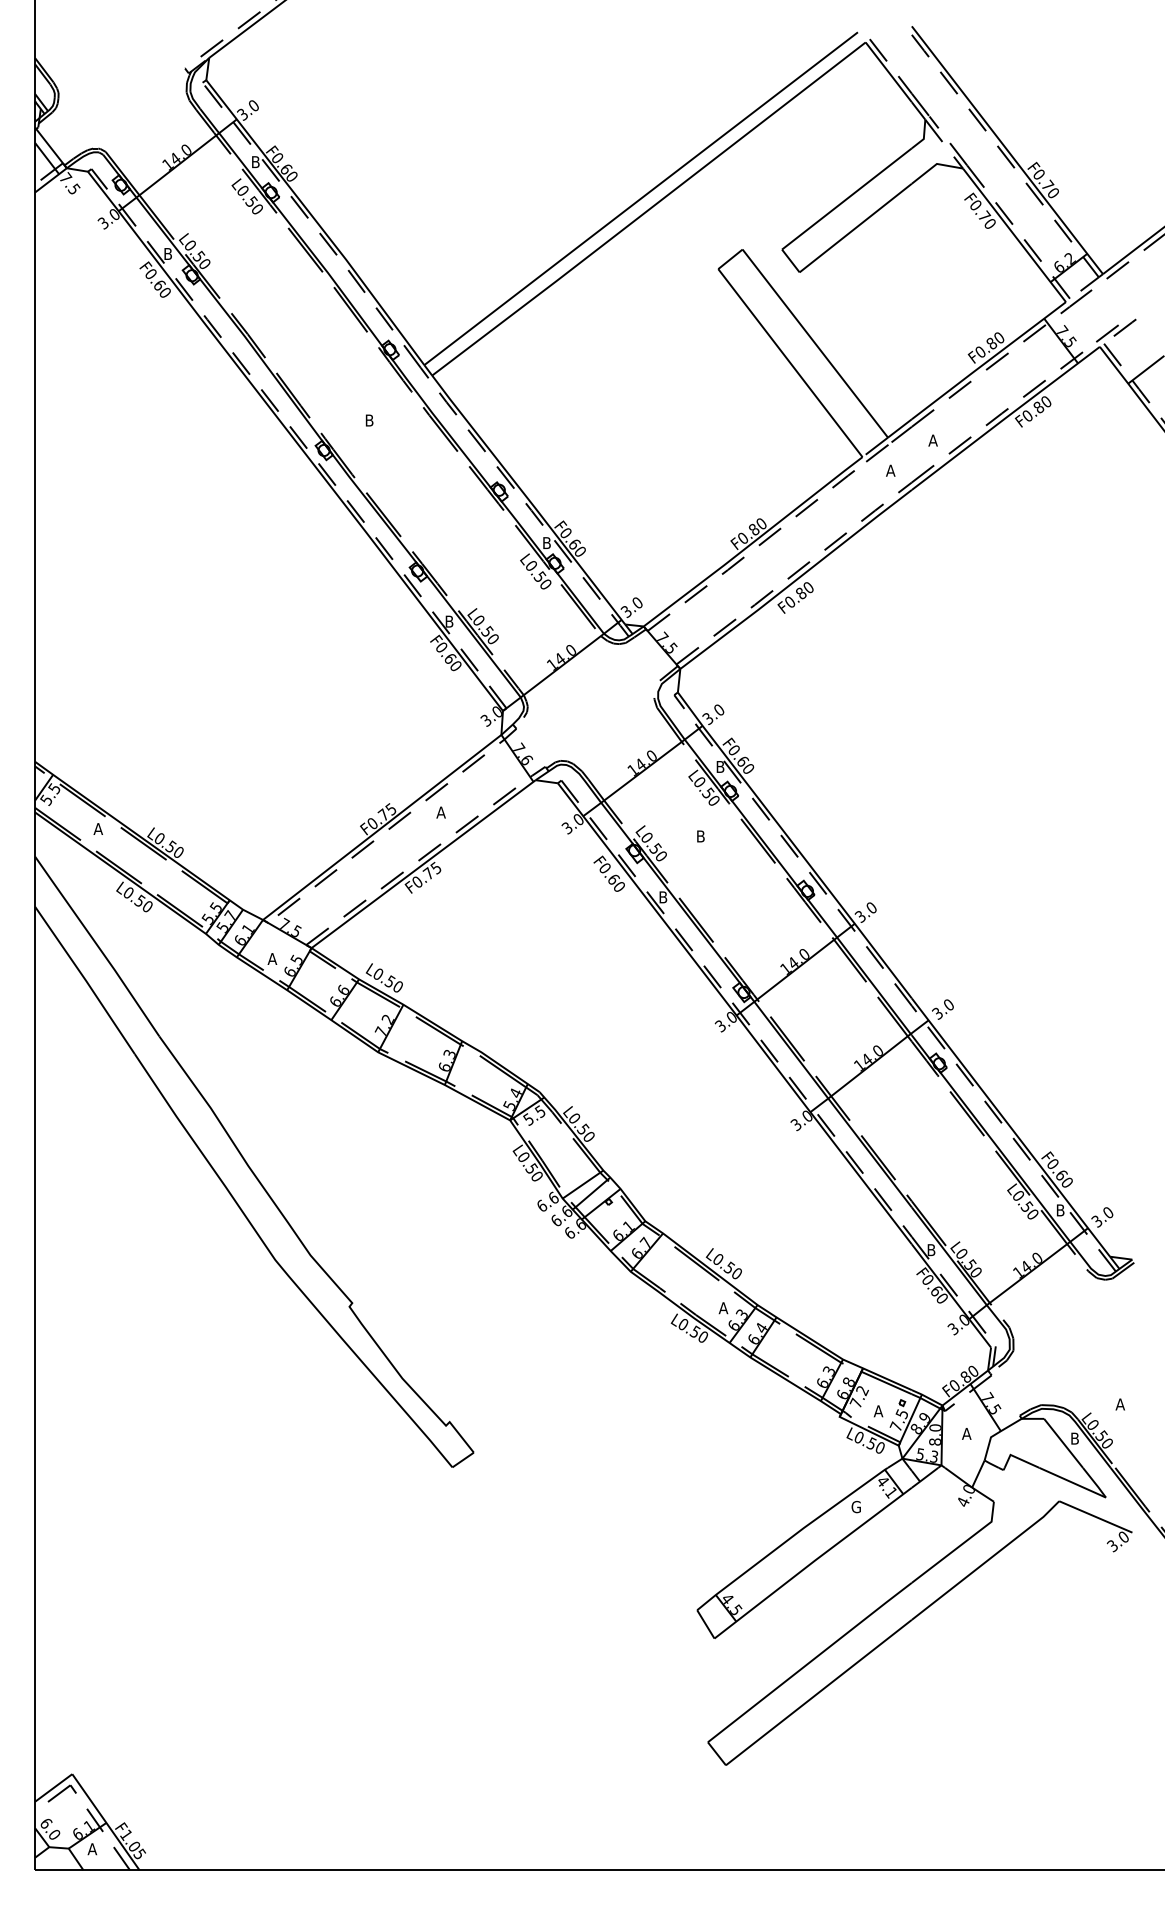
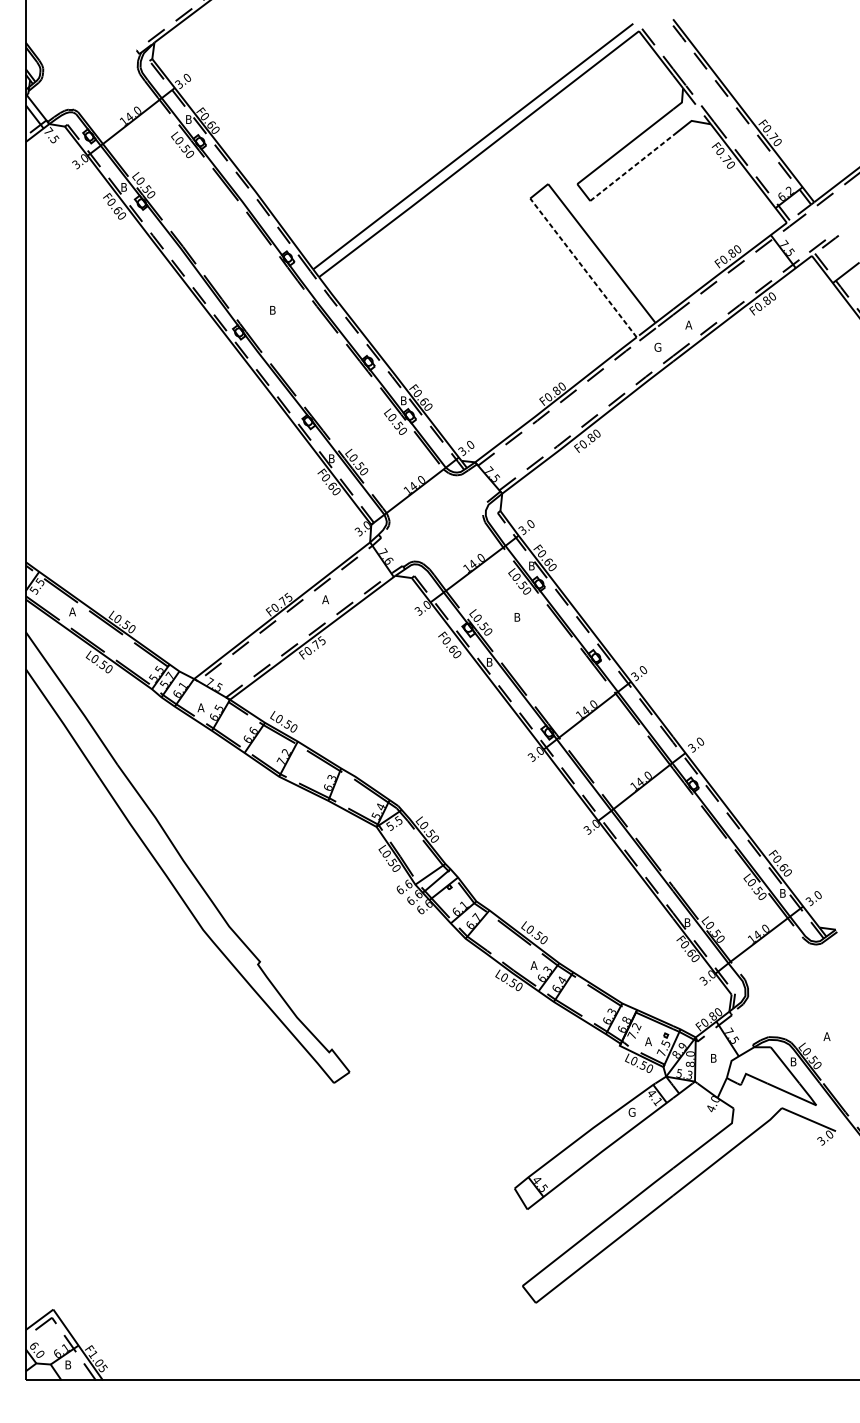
line: (855, 228) -> (631, 168), solid -> dashed
line: (790, 362) -> (583, 267), solid -> dashed
text: (890, 470) -> (657, 347), A -> G
text: (966, 1433) -> (713, 1058), A -> B
text: (92, 1849) -> (68, 1365), A -> B

